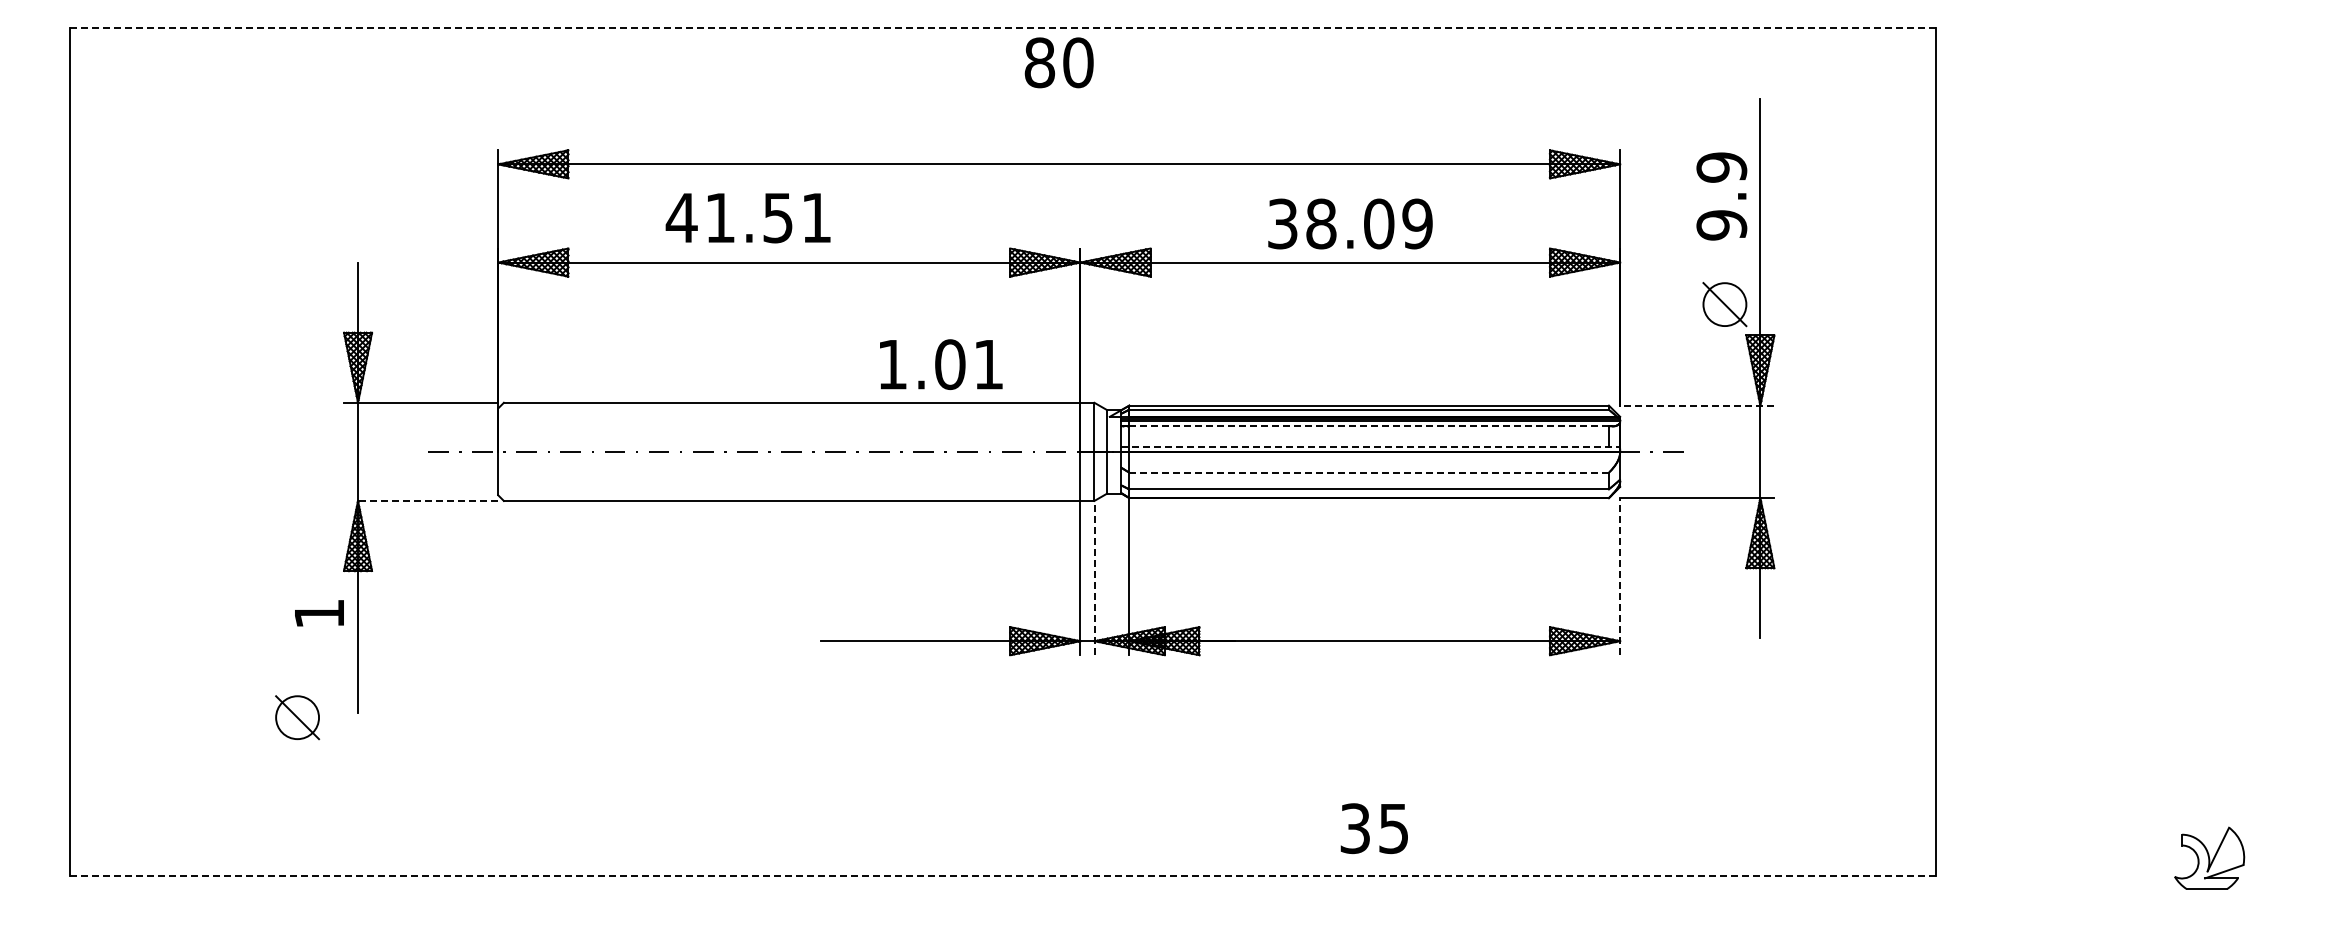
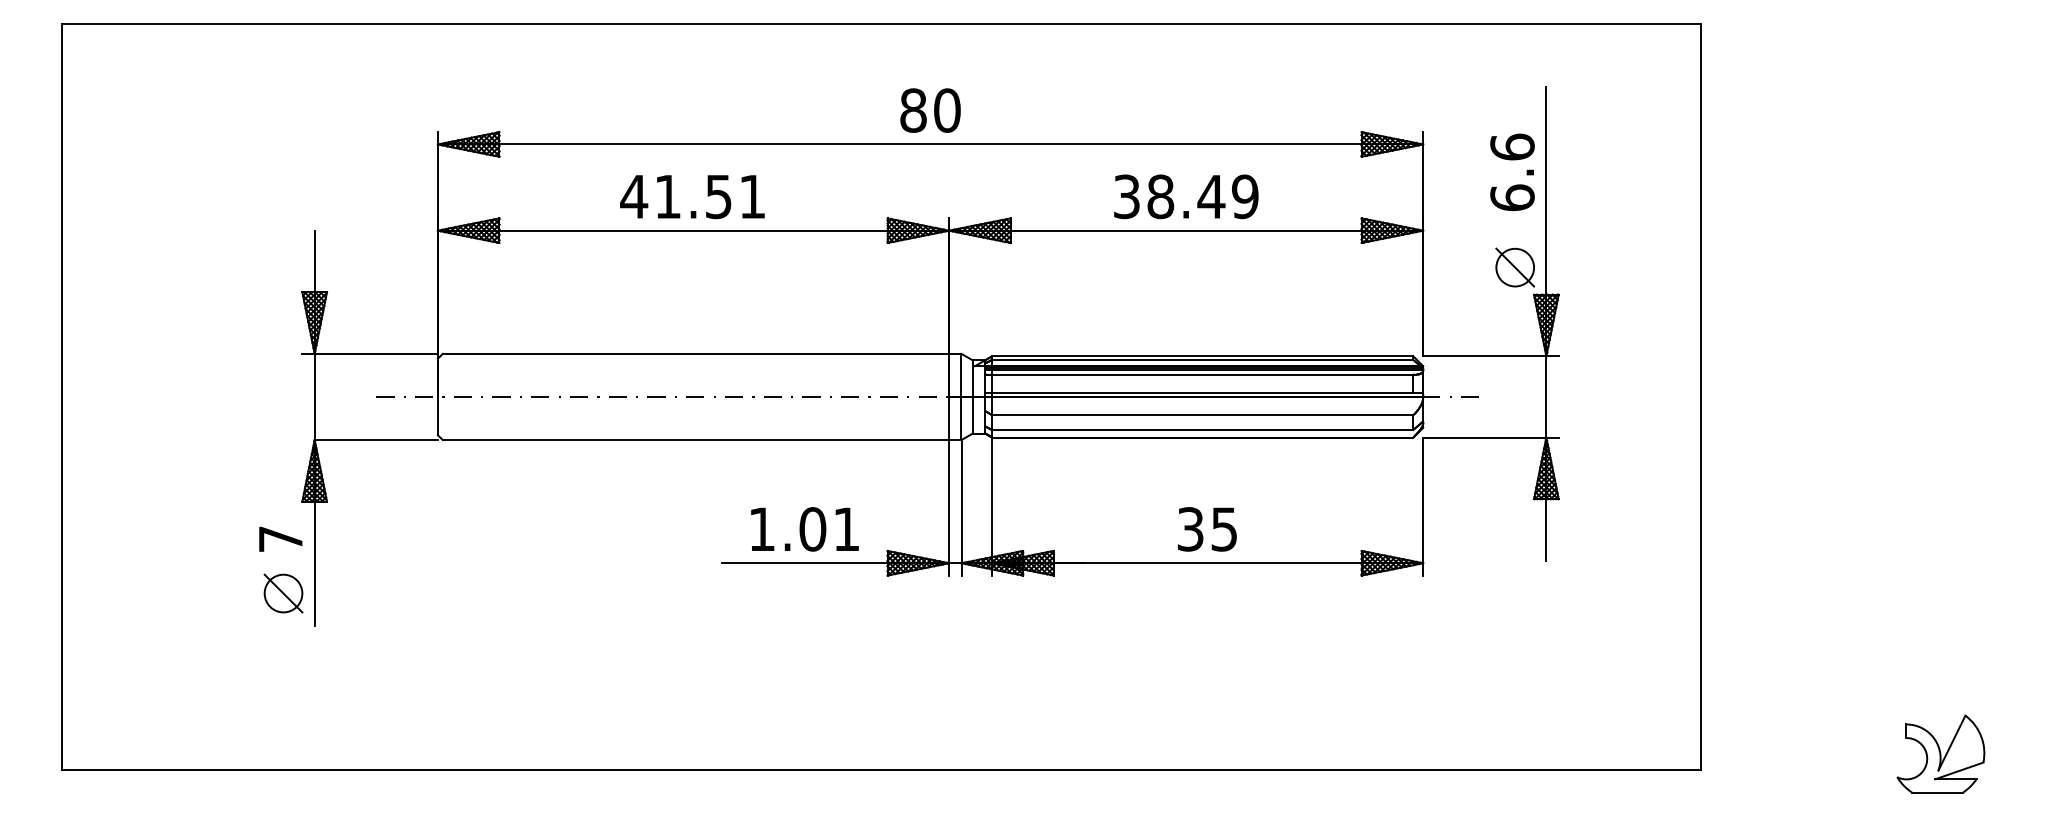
line: (1002, 27) -> (880, 24), dashed -> solid
text: (1058, 62) -> (929, 110), moved
text: (1721, 196) -> (1512, 172), 9.9 -> 6.6
text: (747, 218) -> (691, 197), moved
text: (1379, 223) -> (1211, 196), 38.09 -> 38.49
text: (941, 364) -> (805, 529), moved
line: (1696, 405) -> (1490, 356), dashed -> solid
line: (1369, 426) -> (1203, 374), dashed -> solid
line: (1371, 447) -> (1204, 393), dashed -> solid
line: (1369, 472) -> (1203, 415), dashed -> solid
line: (427, 500) -> (375, 439), dashed -> solid
line: (1620, 576) -> (1423, 506), dashed -> solid
line: (1094, 577) -> (961, 507), dashed -> solid
text: (319, 613) -> (280, 538), 1 -> 7
part: (297, 717) -> (283, 593), moved
text: (1373, 828) -> (1206, 529), moved
part: (2209, 857) -> (1940, 753), size x1.43
line: (1003, 876) -> (881, 769), dashed -> solid

